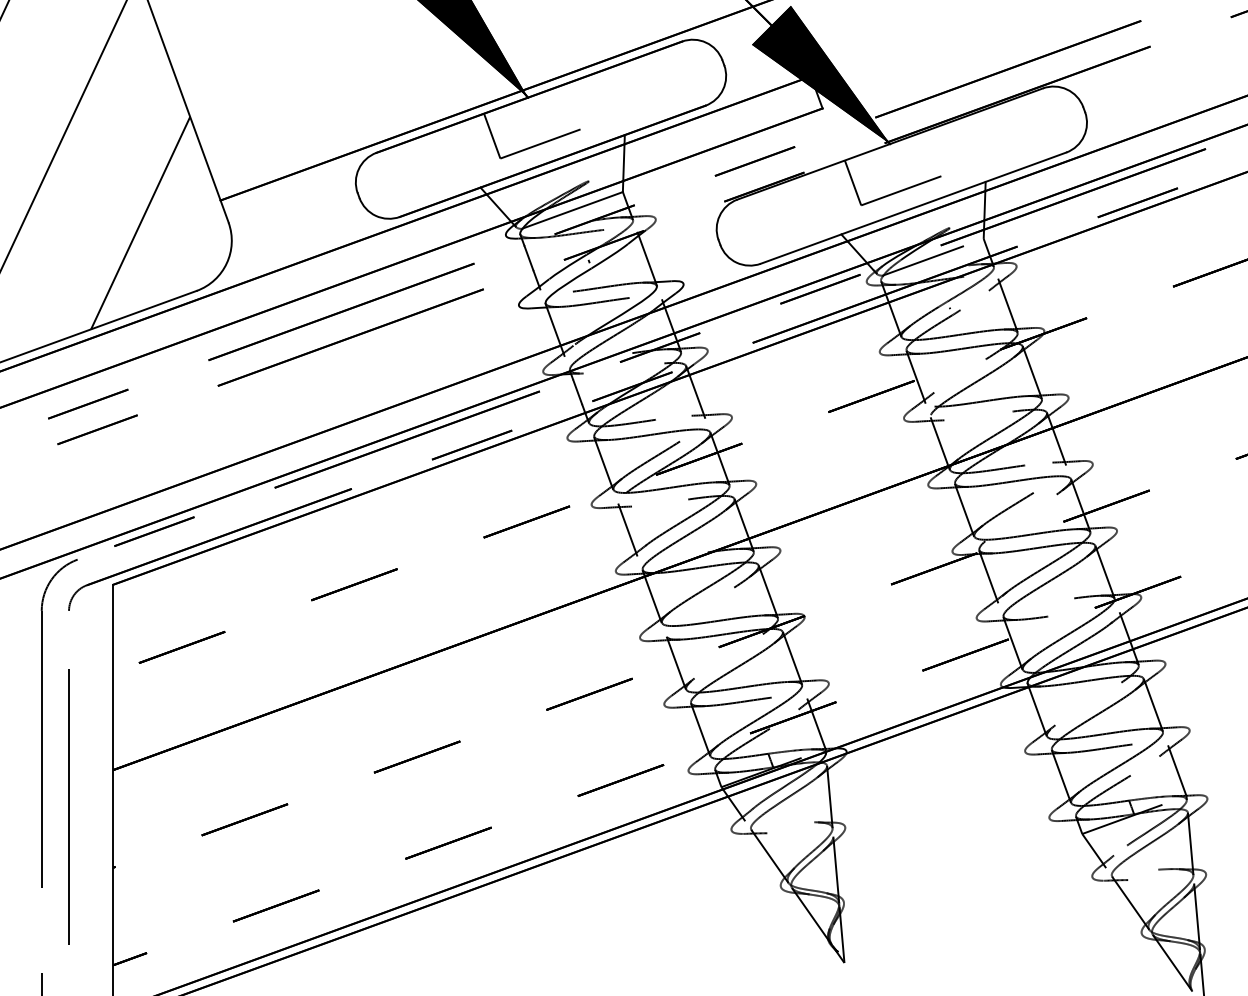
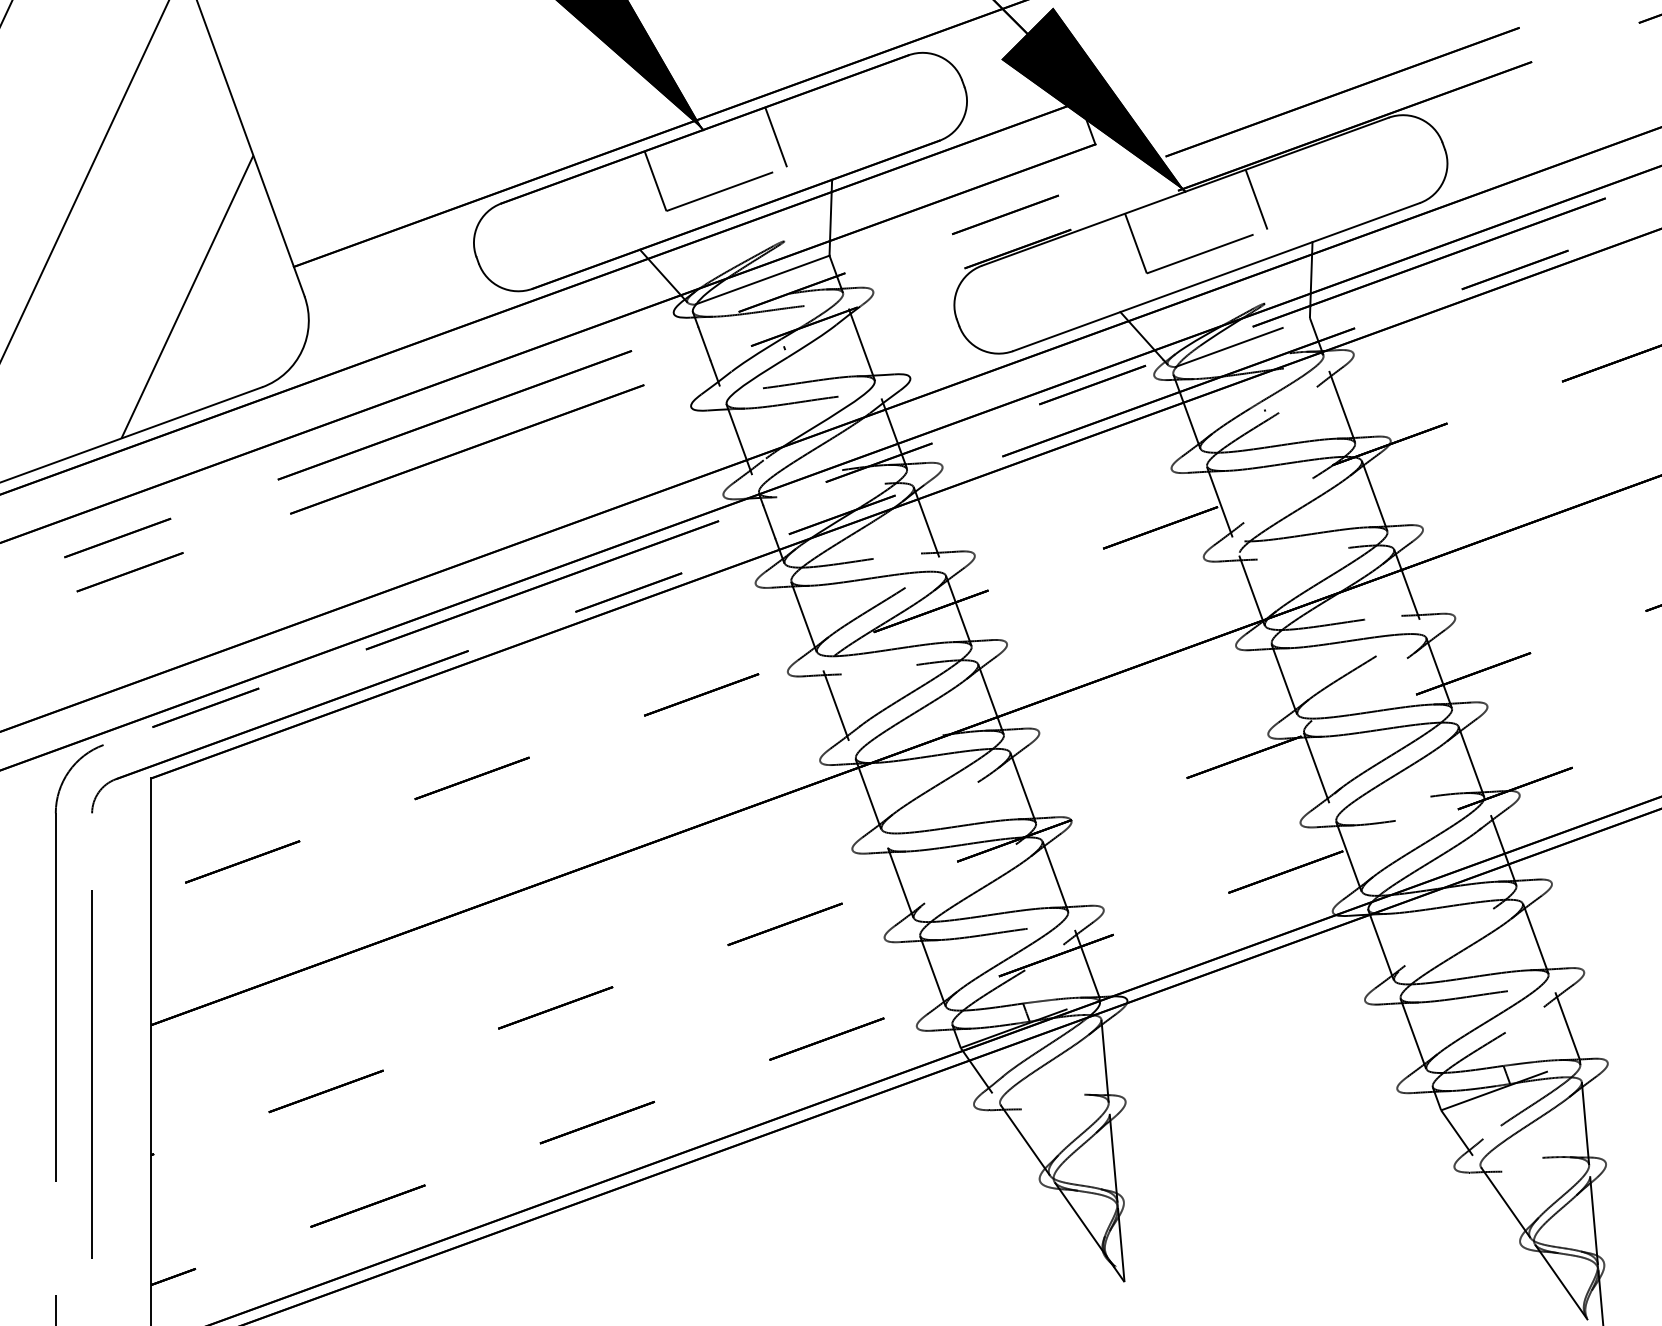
line: (582, 102) -> (775, 136), added
line: (943, 149) -> (1256, 199), added

